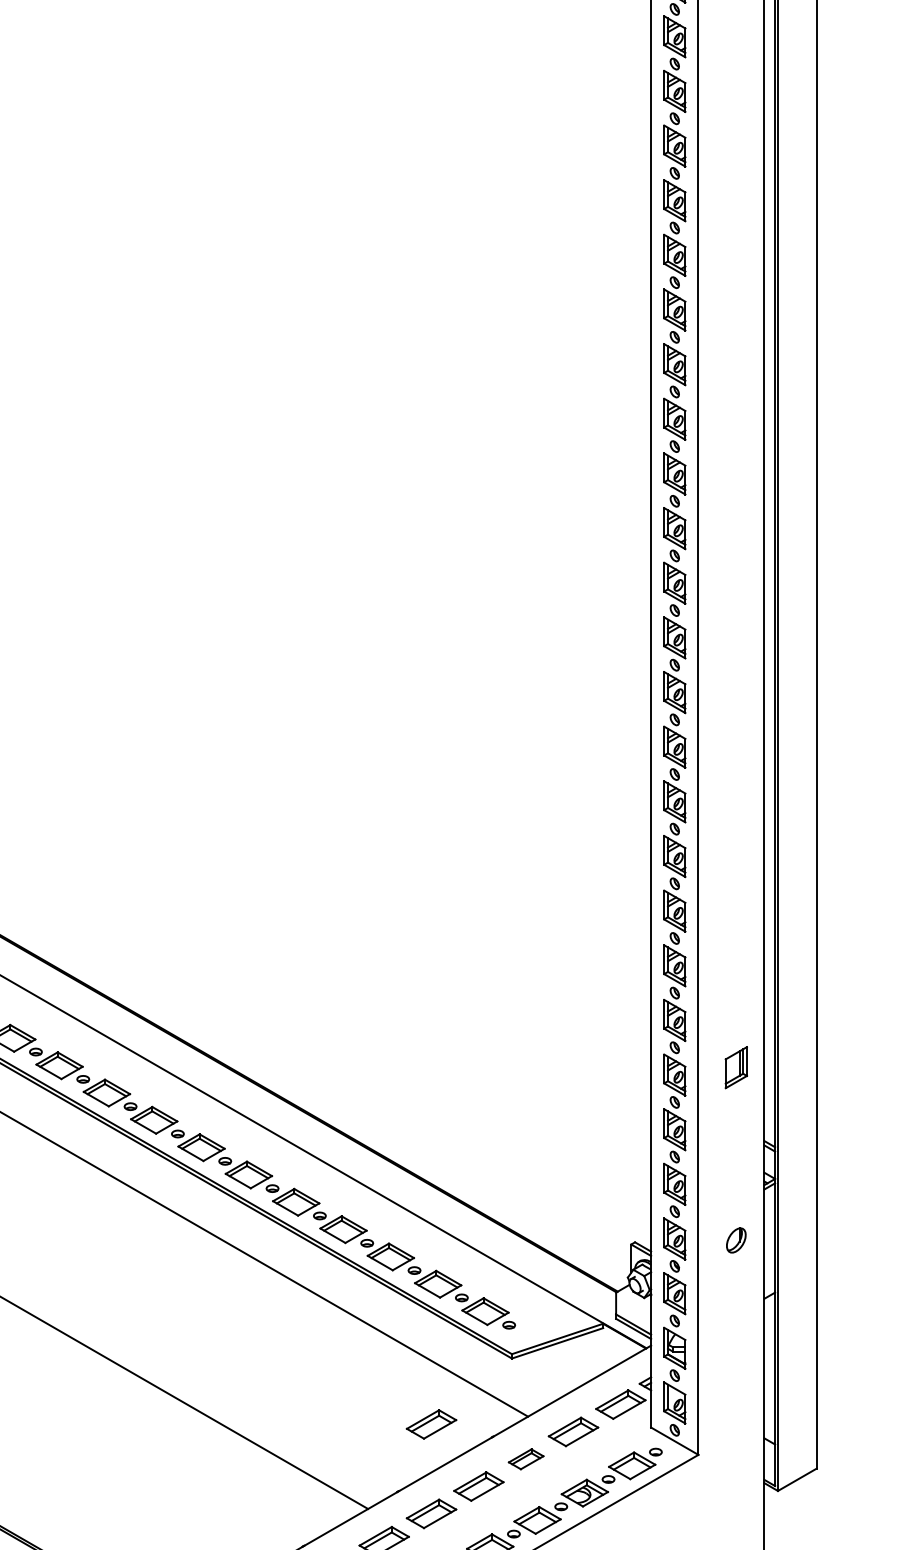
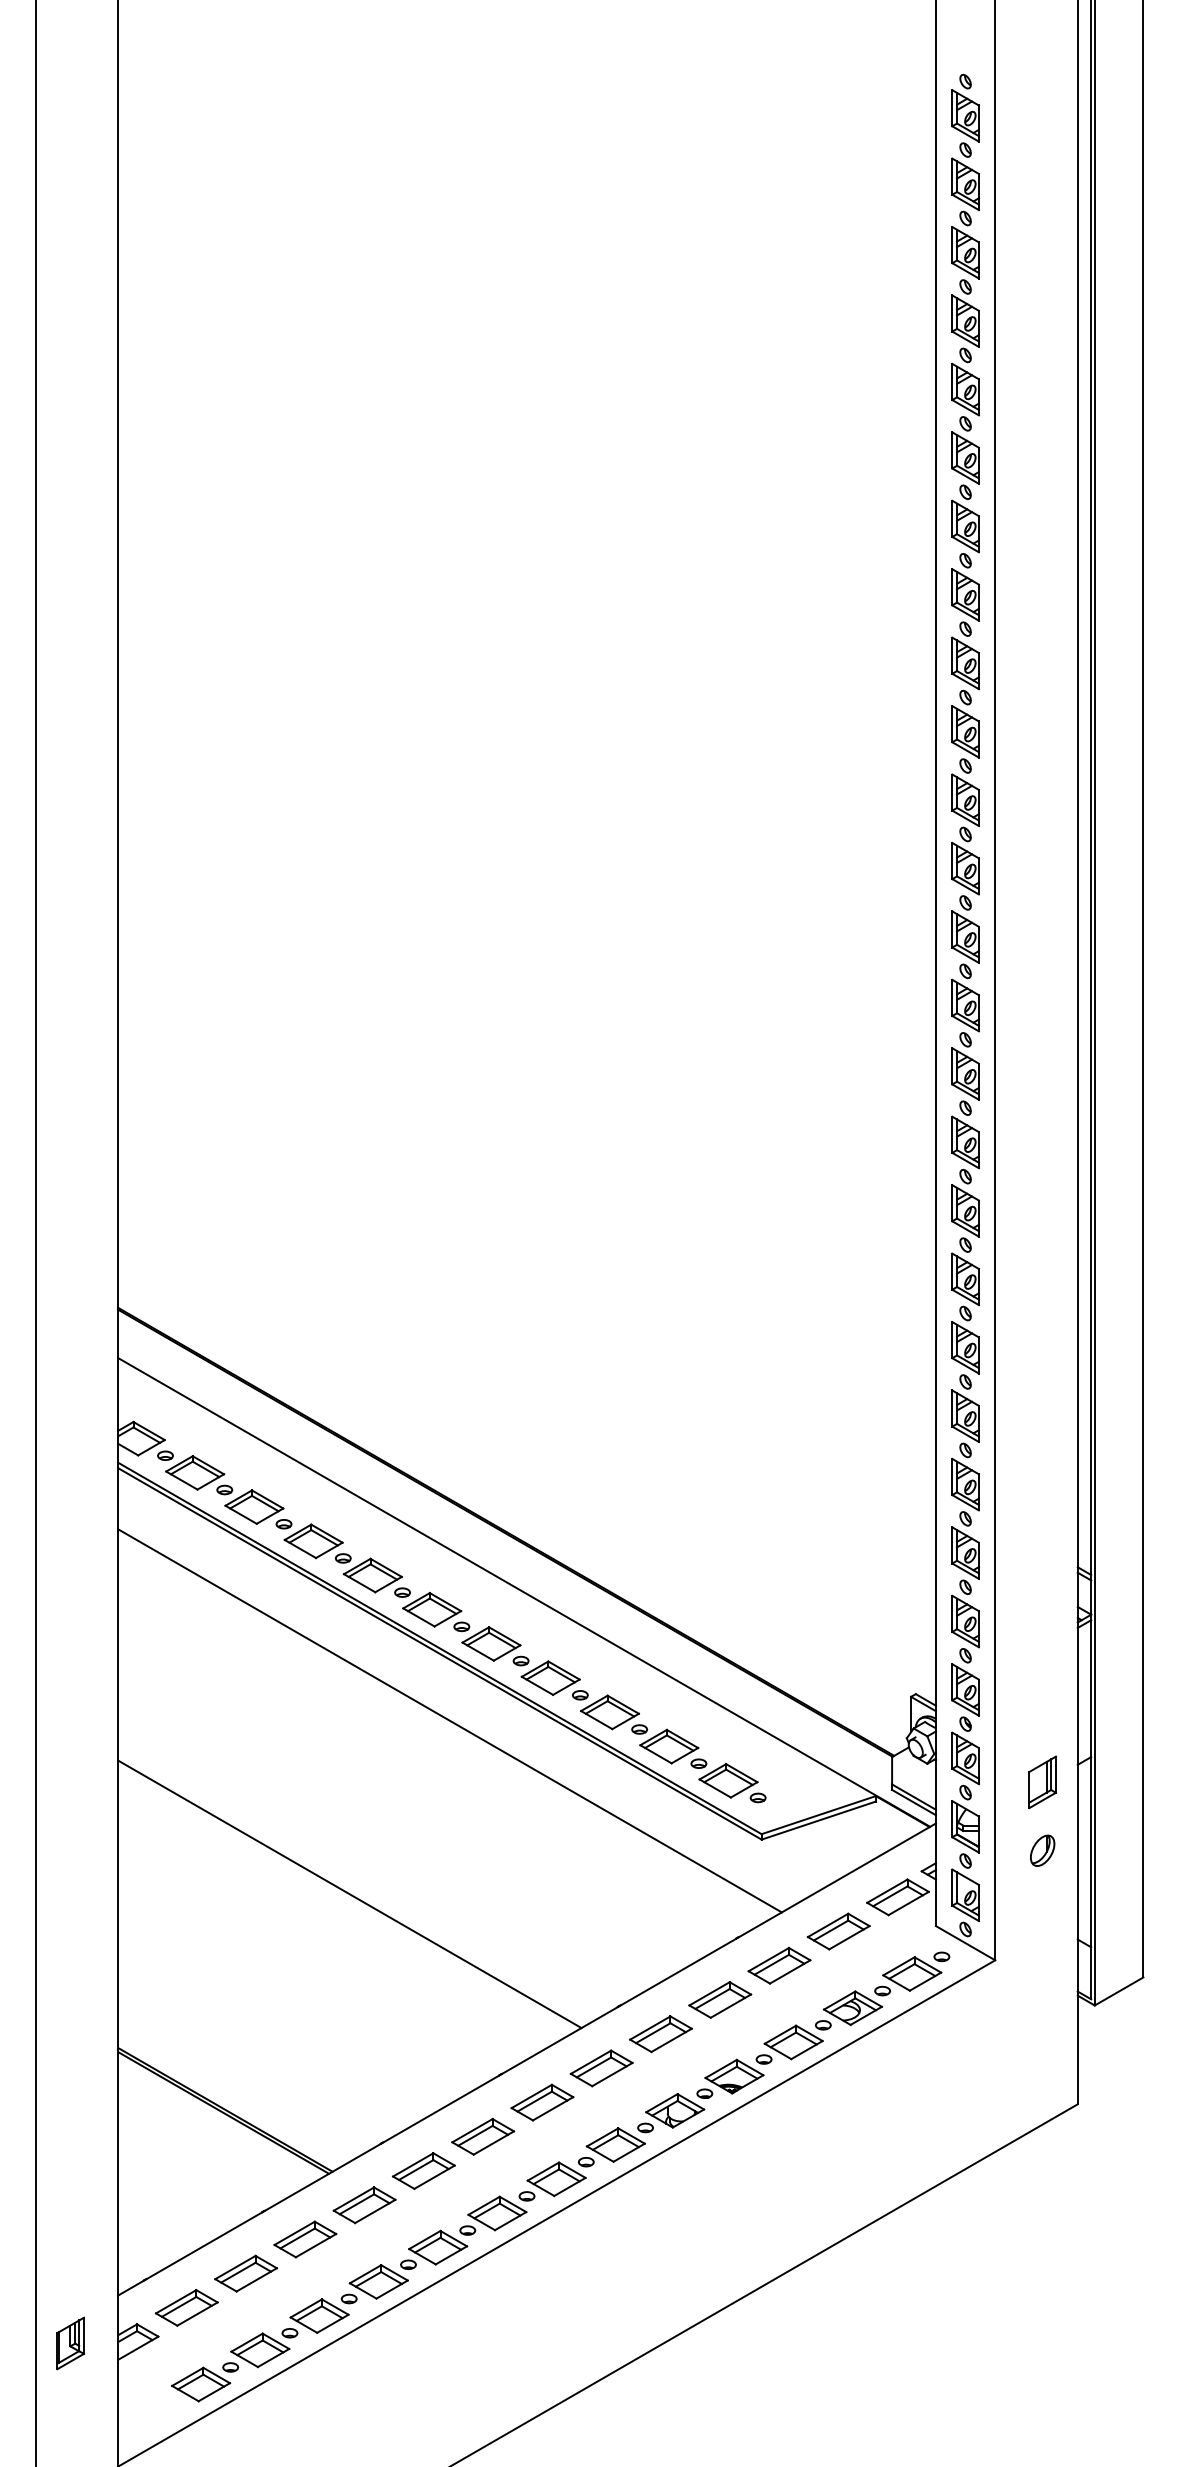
part: (736, 1067) -> (1042, 1782), moved
part: (736, 1240) -> (1042, 1850), moved
part: (431, 1424) -> (660, 1922), removed
part: (526, 1459) -> (779, 1965), size x1.43

